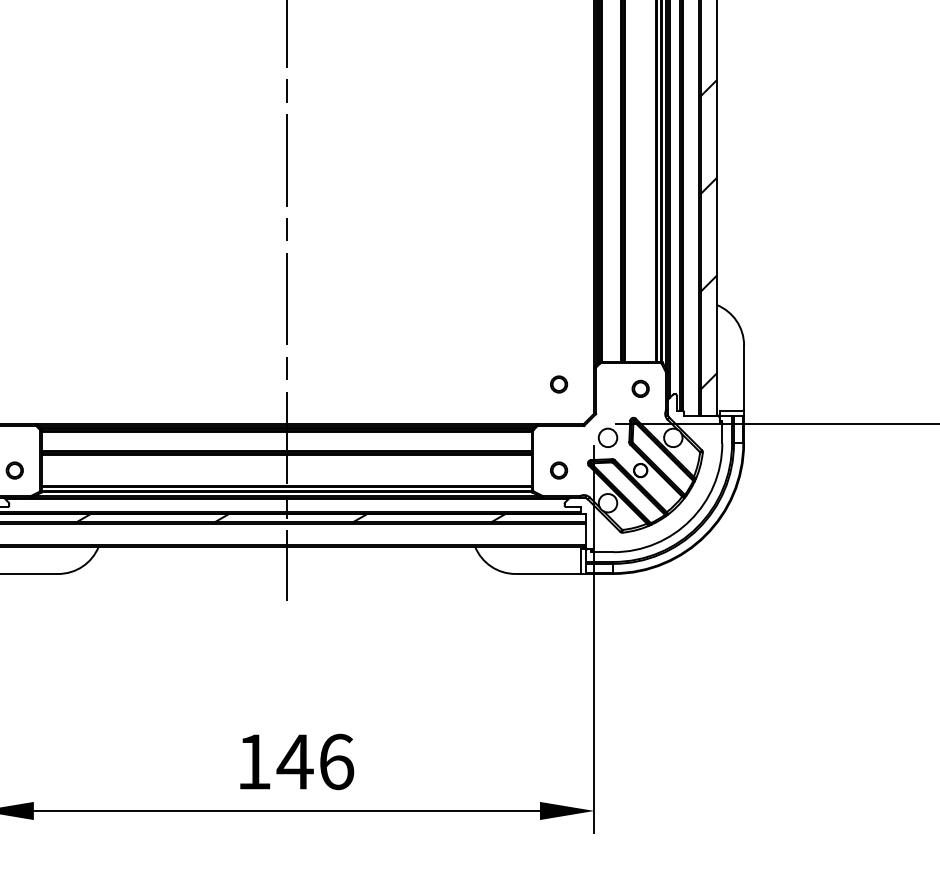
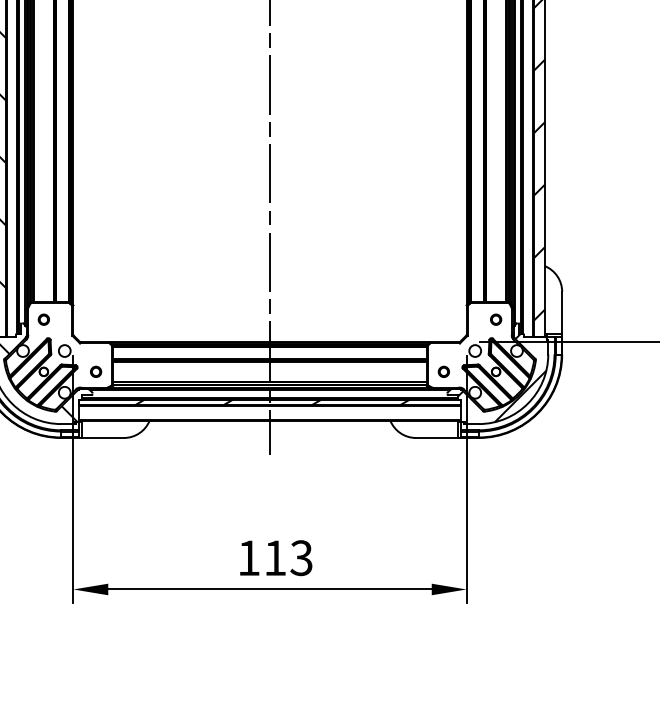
part: (558, 383) -> (443, 316), removed
hatch: (649, 479) -> (501, 377), added
text: (314, 762) -> (287, 558), 146 -> 113

